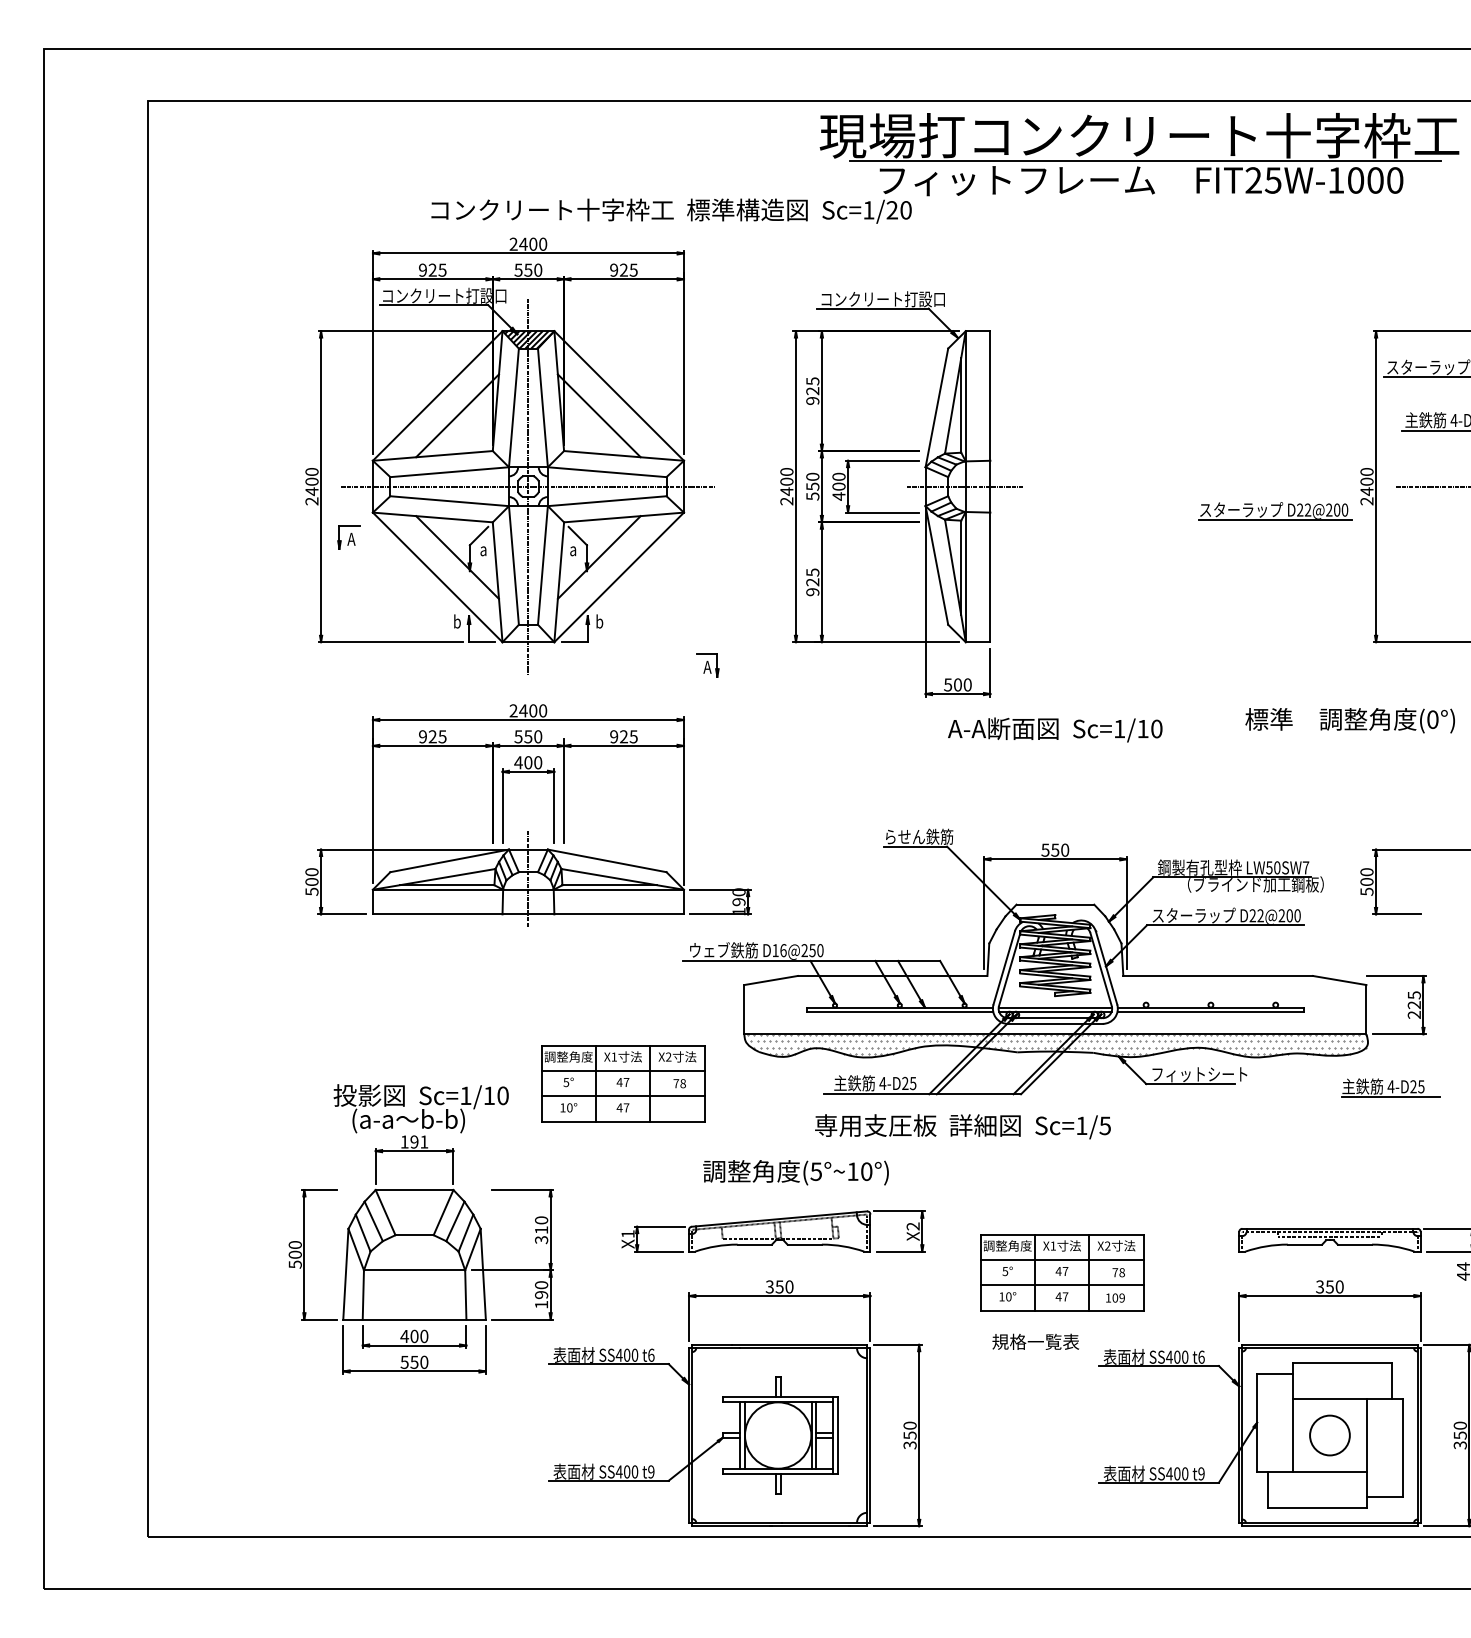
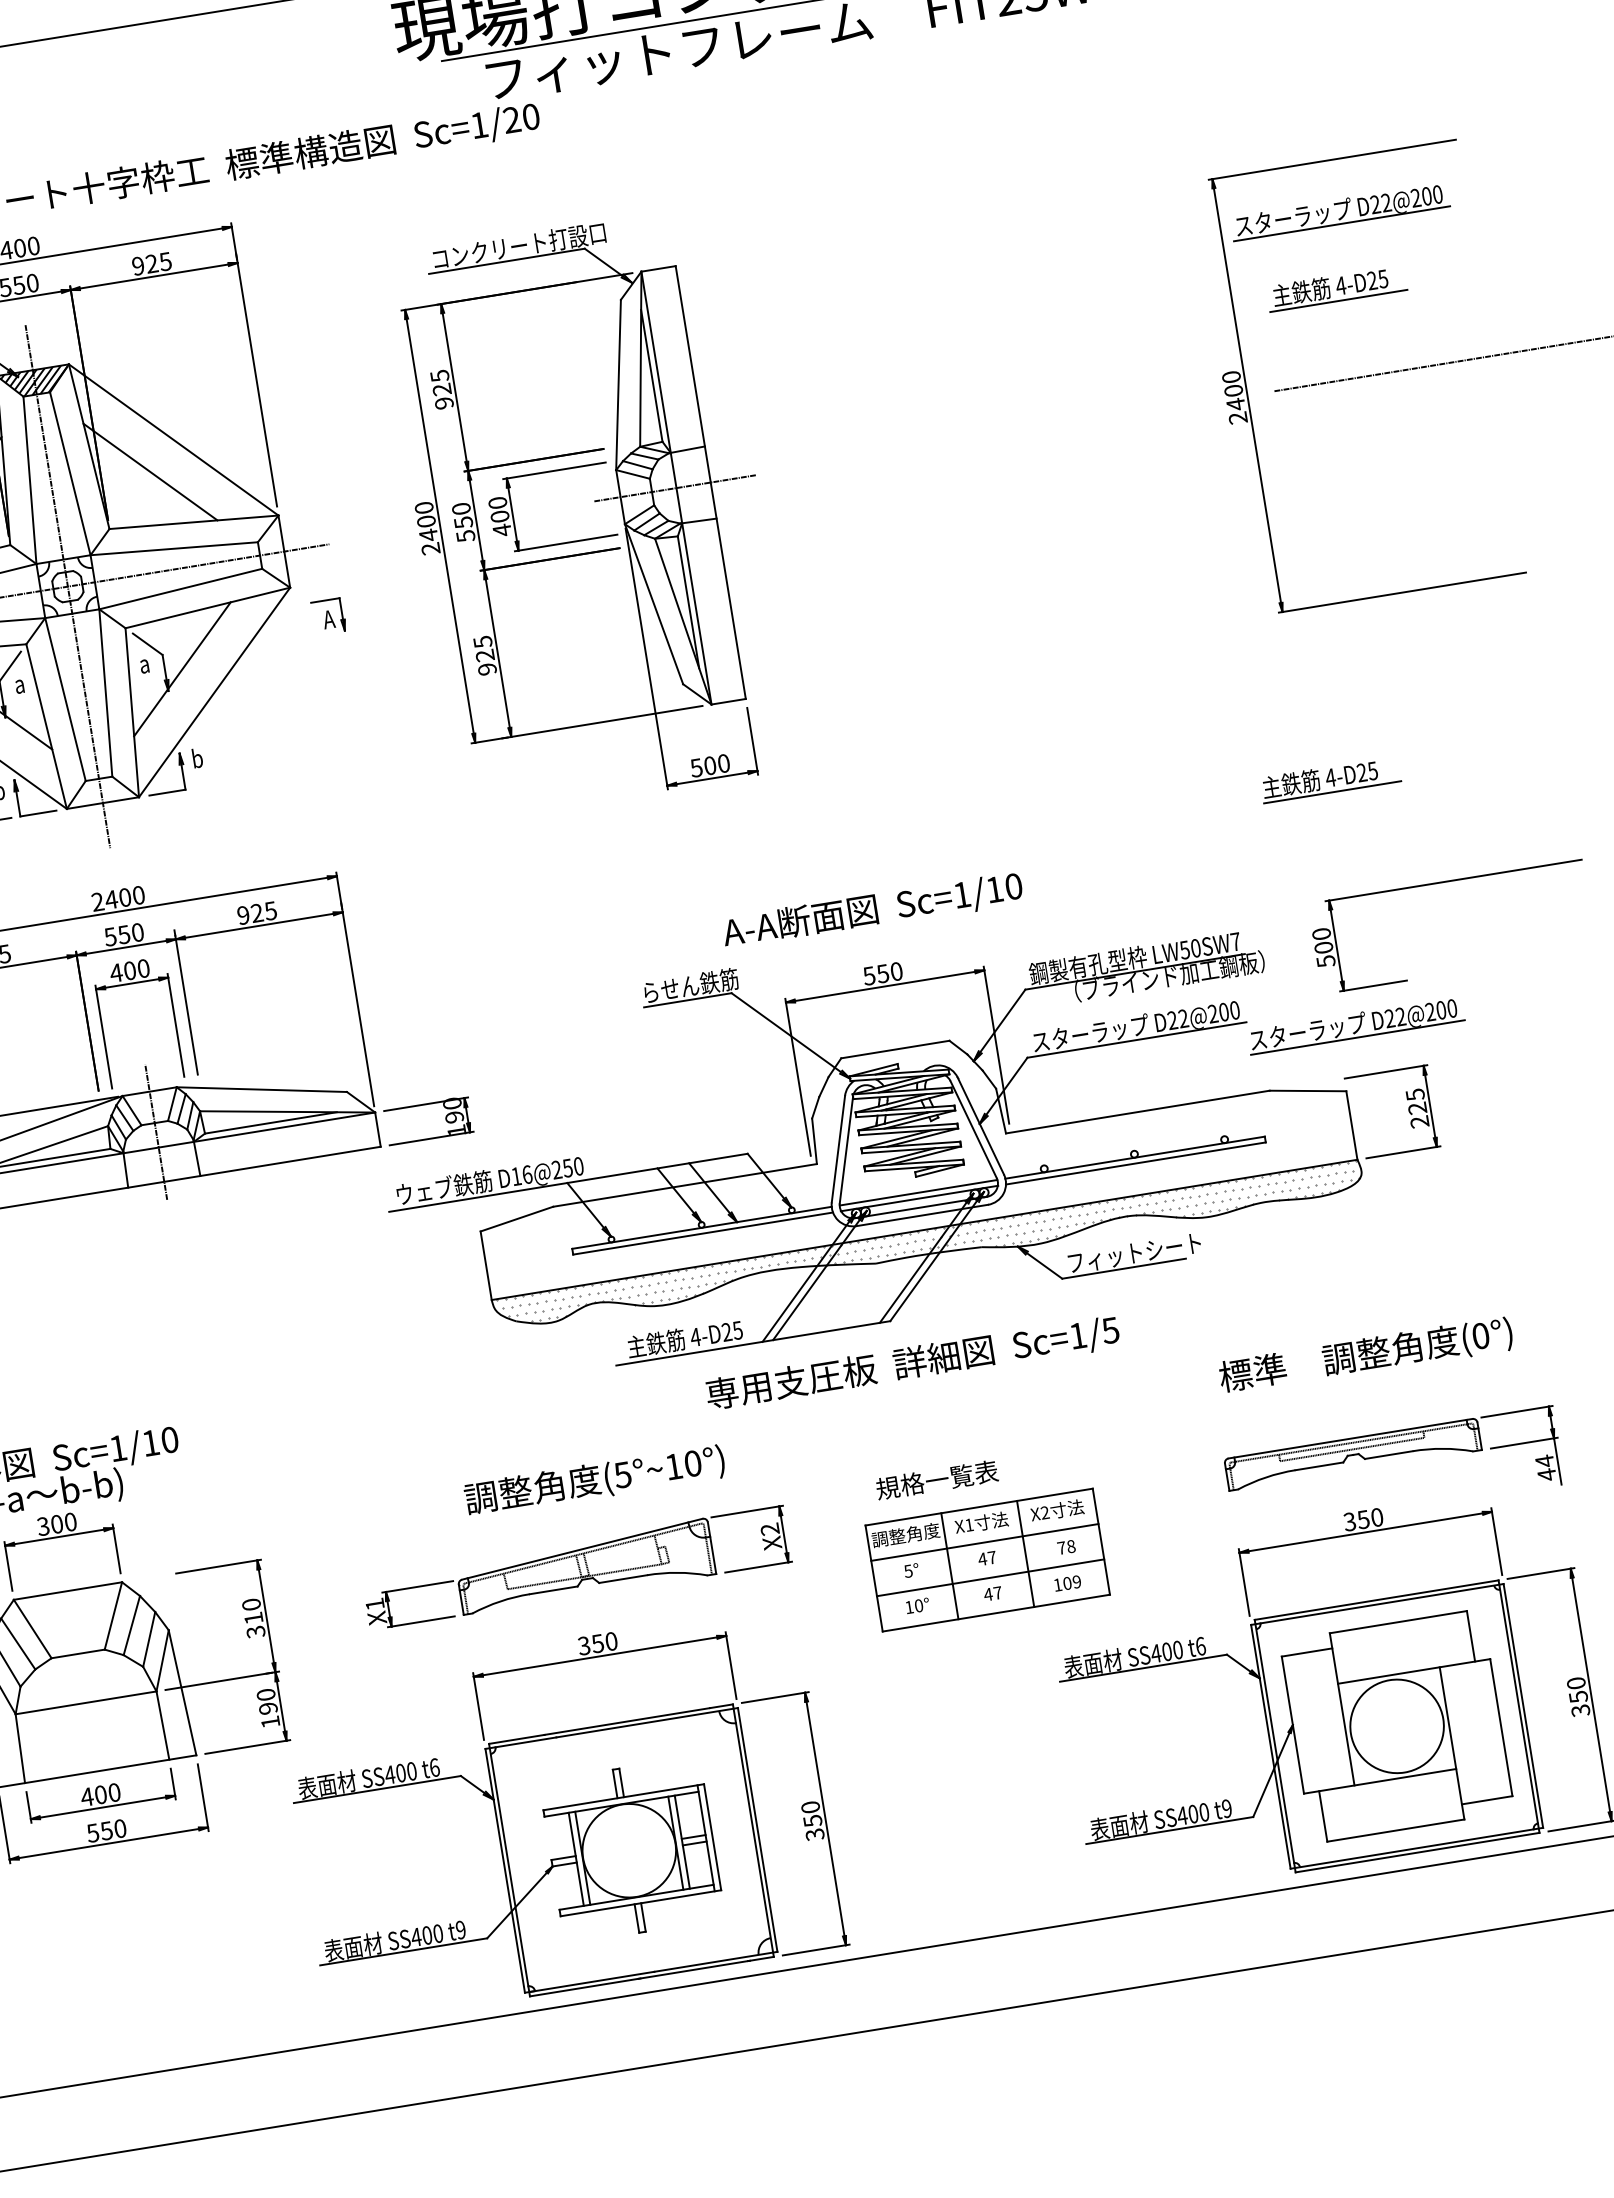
part: (1275, 511) -> (1355, 1026), moved
part: (707, 665) -> (328, 617), moved
text: (1349, 720) -> (1365, 1355), moved
text: (1055, 729) -> (872, 910), moved
part: (623, 1083) -> (334, 1395), removed
part: (1390, 1087) -> (1330, 778), moved
text: (962, 1126) -> (912, 1363), moved
text: (414, 1141) -> (56, 1523), 191 -> 300
text: (1035, 1341) -> (936, 1479), moved
circle: (1329, 1435) -> (1396, 1726), size x1.67

